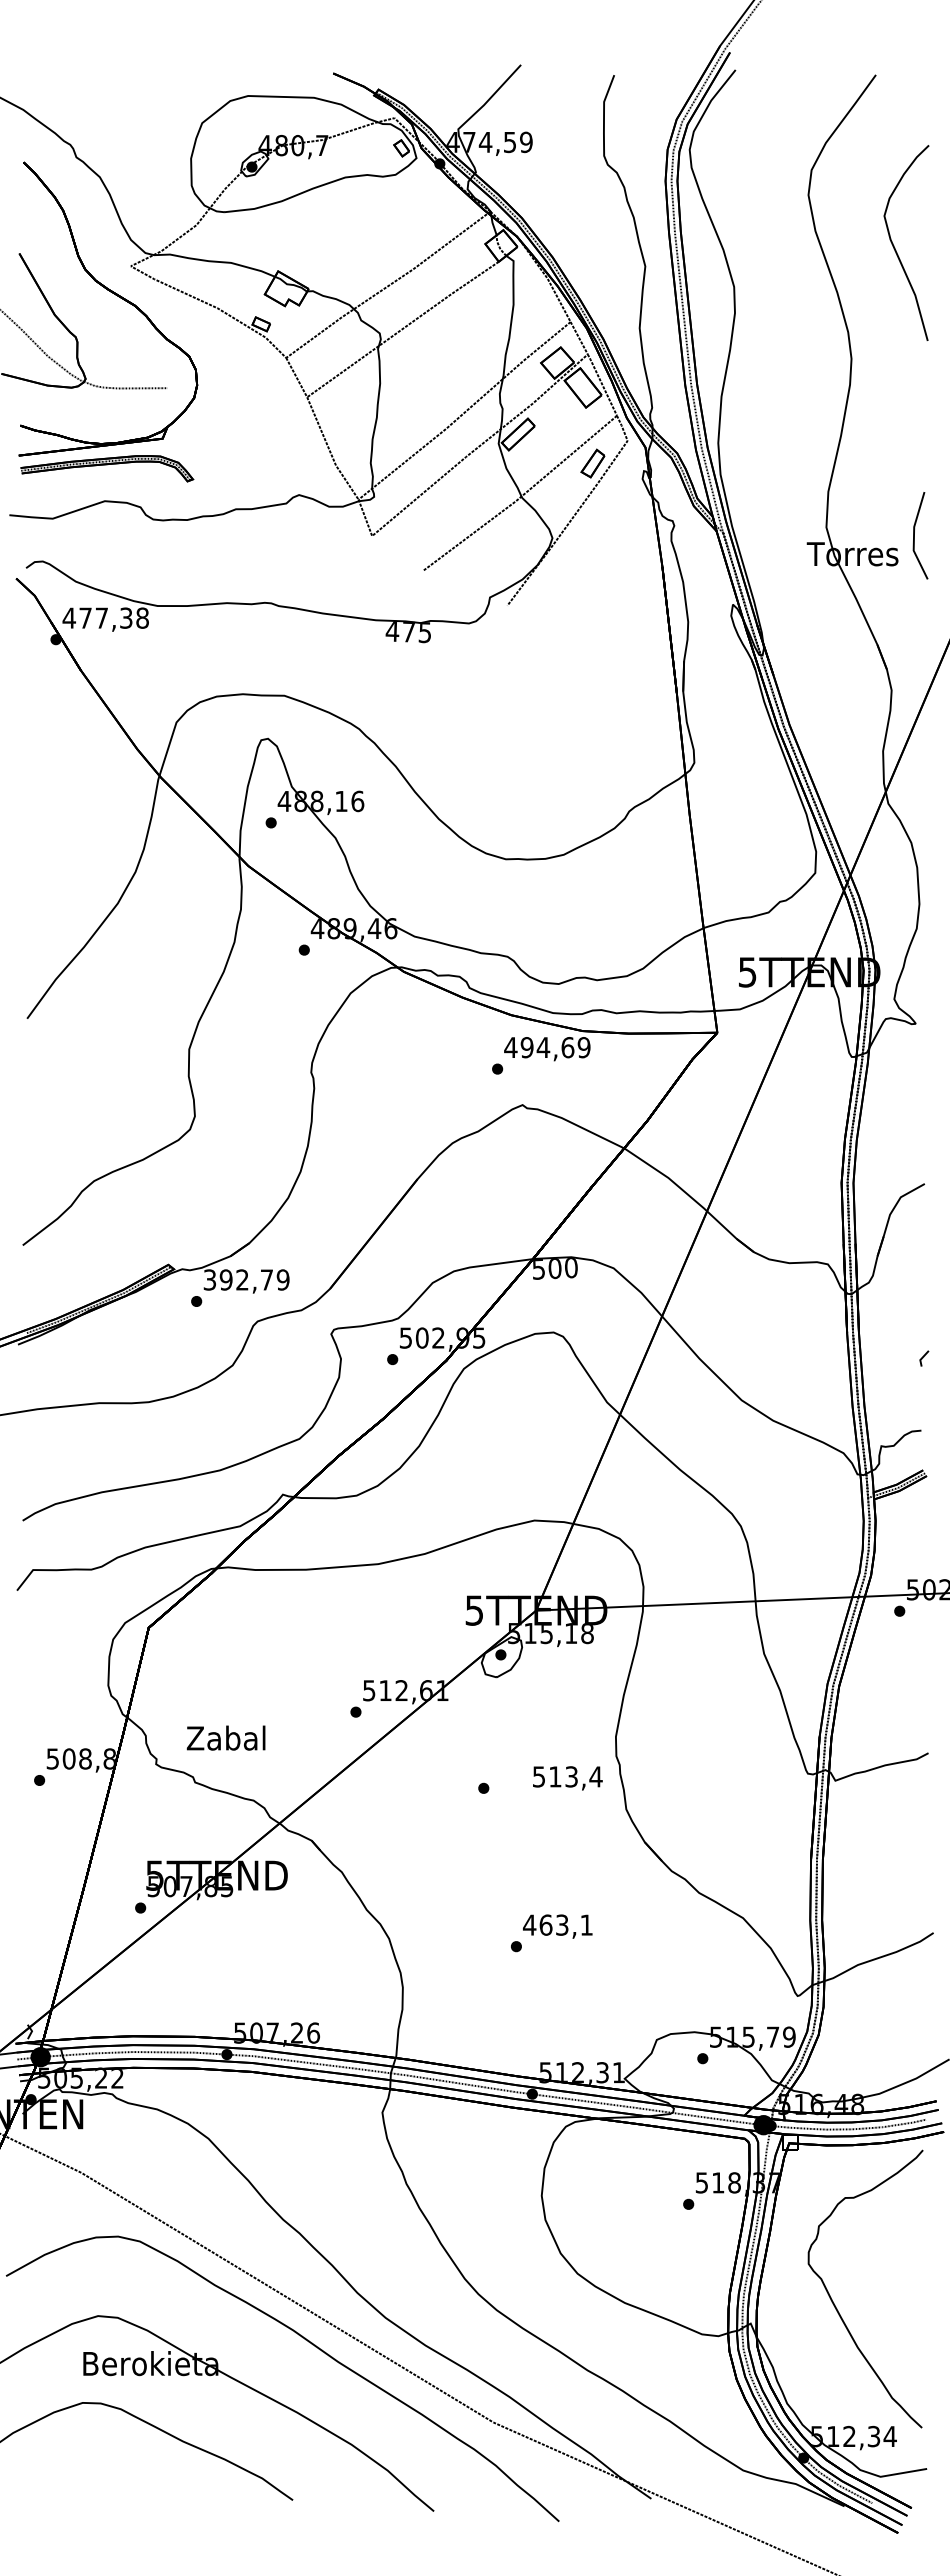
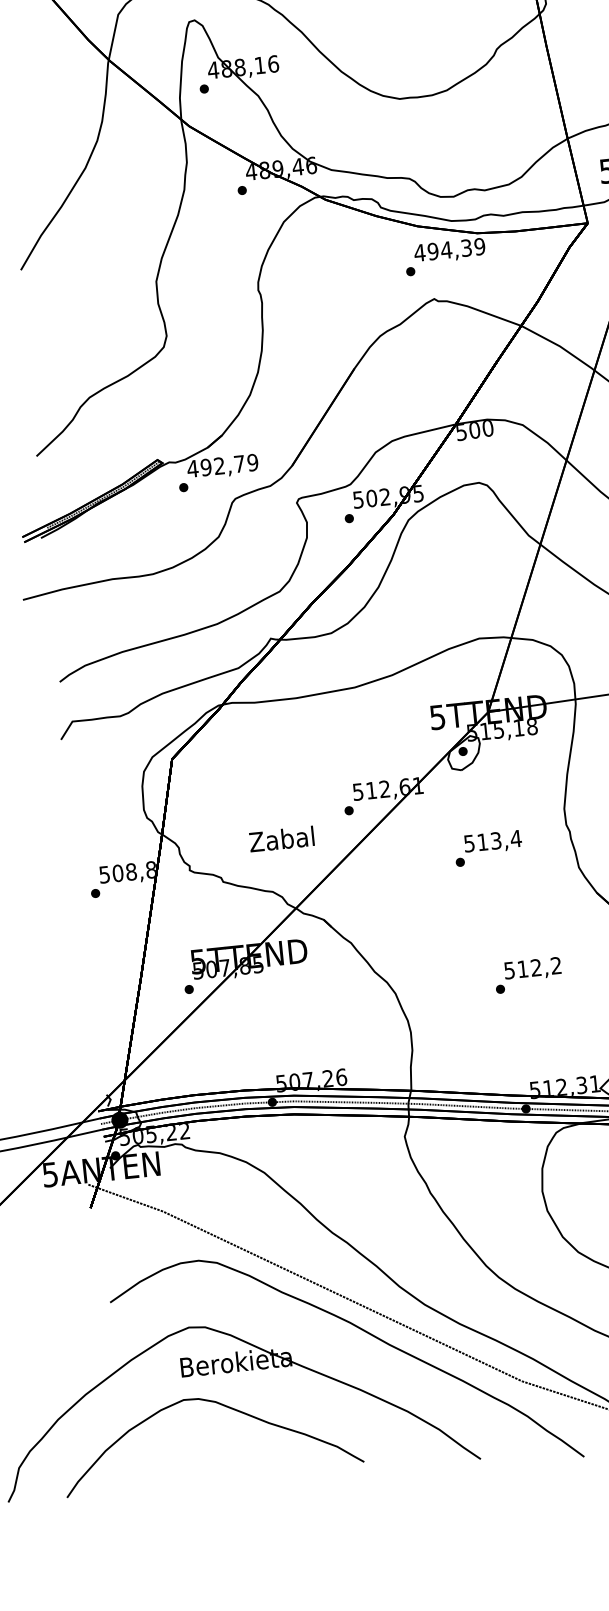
text: (567, 1047) -> (466, 248), 494,69 -> 494,39
text: (209, 1279) -> (192, 468), 392,79 -> 492,79
text: (225, 1737) -> (281, 838), moved
text: (567, 1778) -> (492, 842), moved
text: (557, 1924) -> (532, 967), 463,1 -> 512,2

